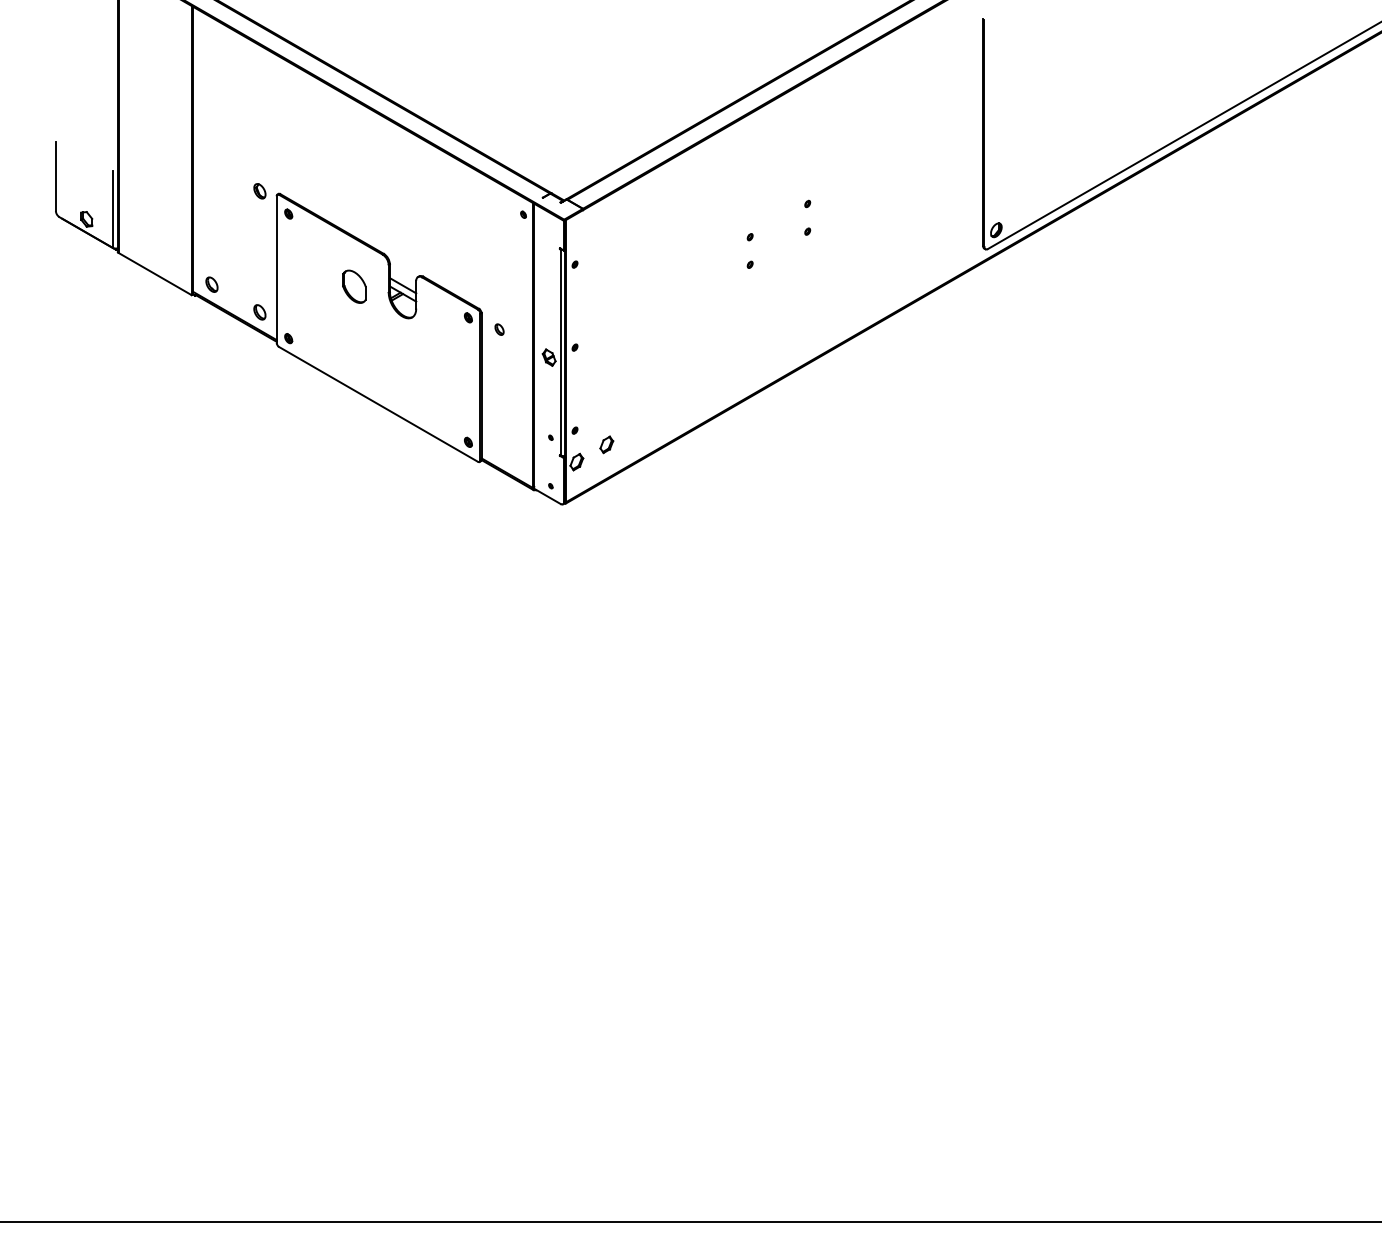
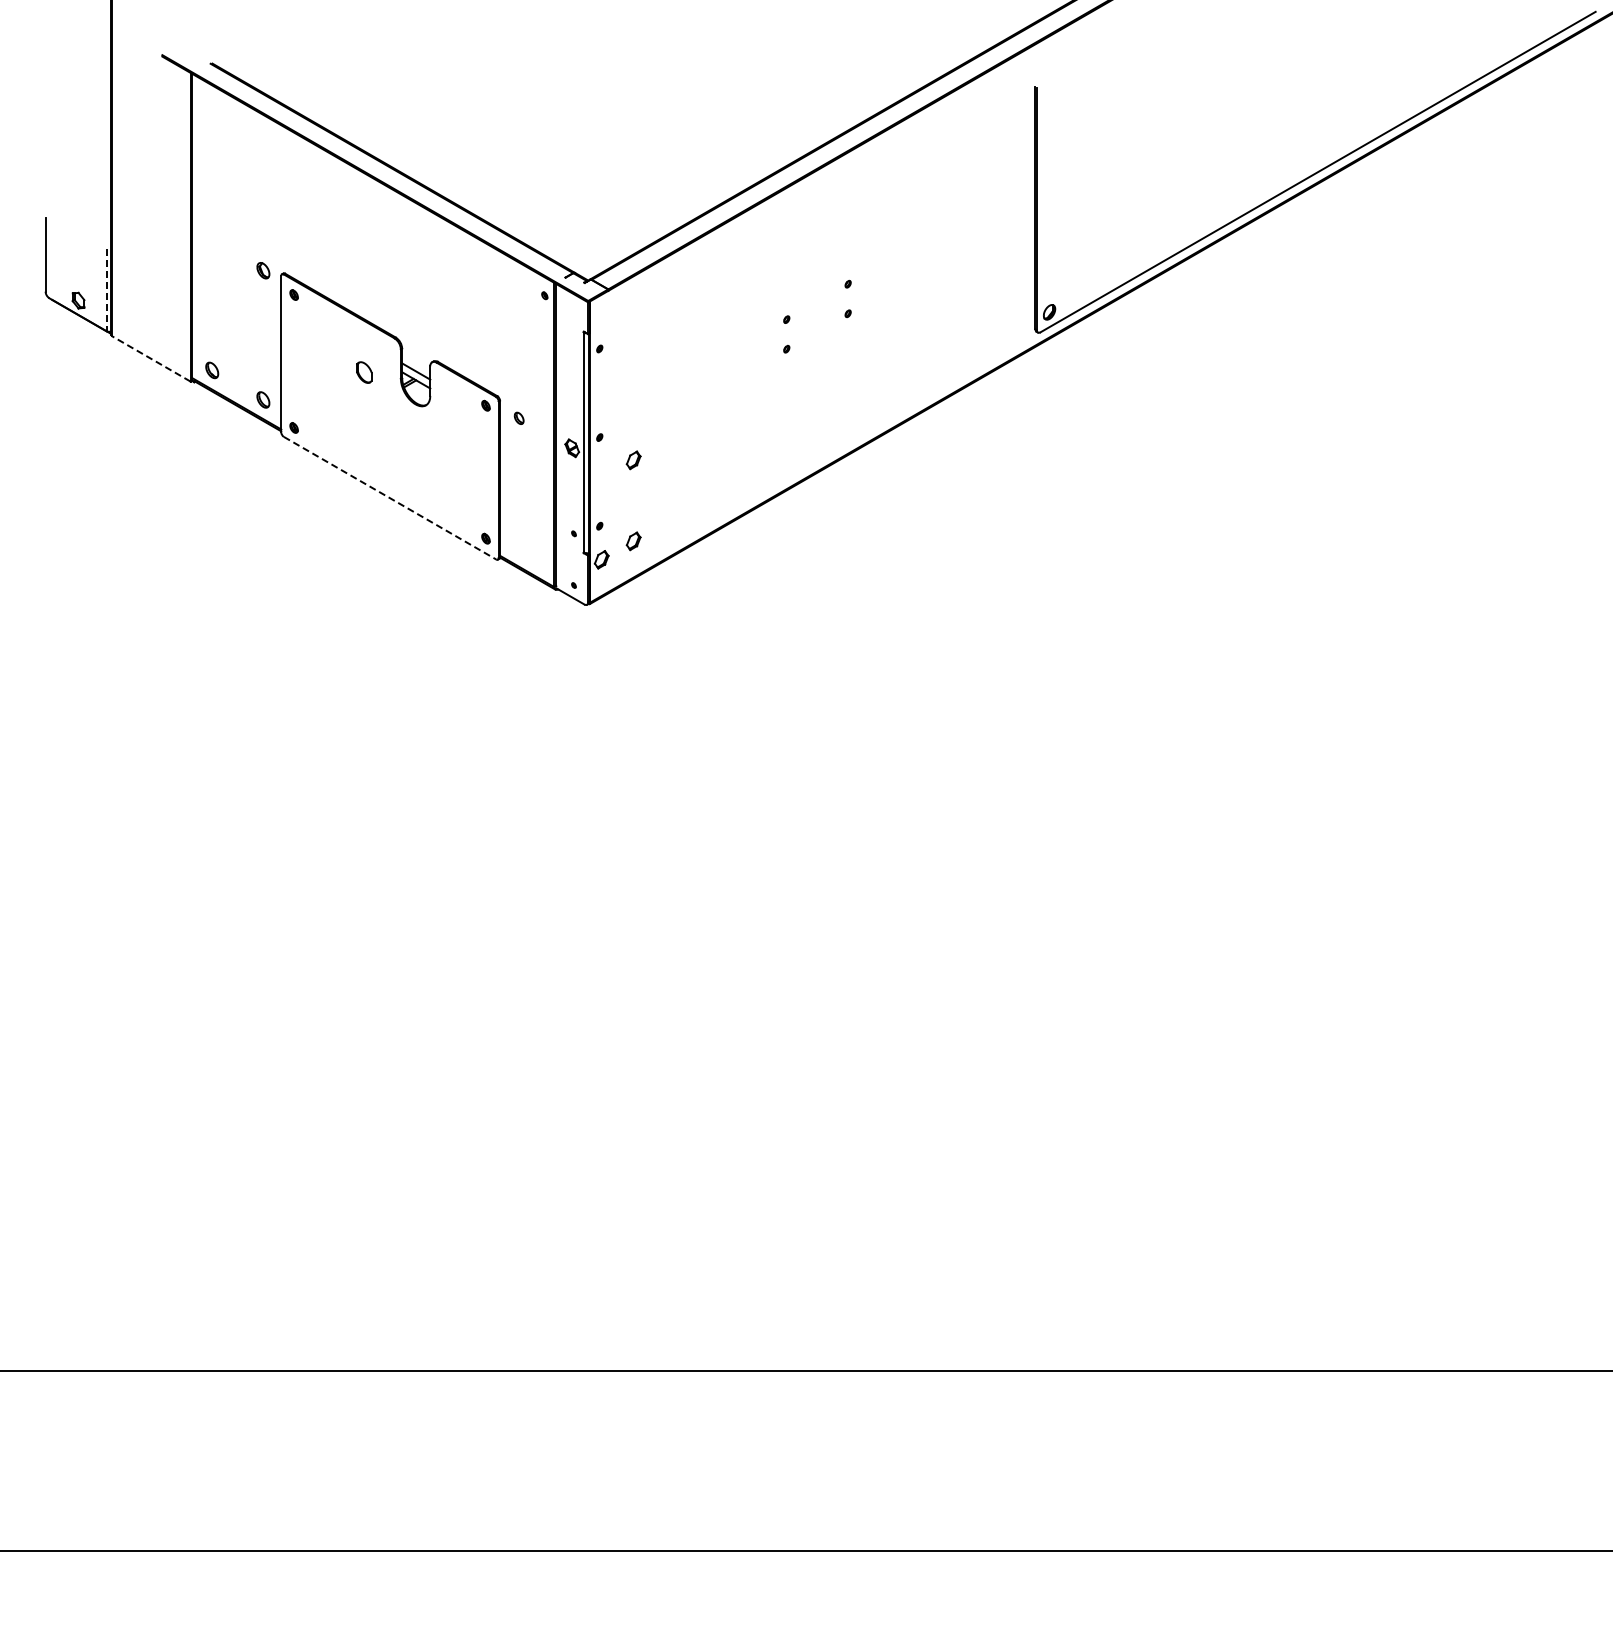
line: (112, 209) -> (106, 290), solid -> dashed
line: (155, 273) -> (151, 358), solid -> dashed
part: (354, 286) -> (364, 372), size x0.6
part: (606, 369) -> (633, 460), added
line: (378, 404) -> (390, 498), solid -> dashed

